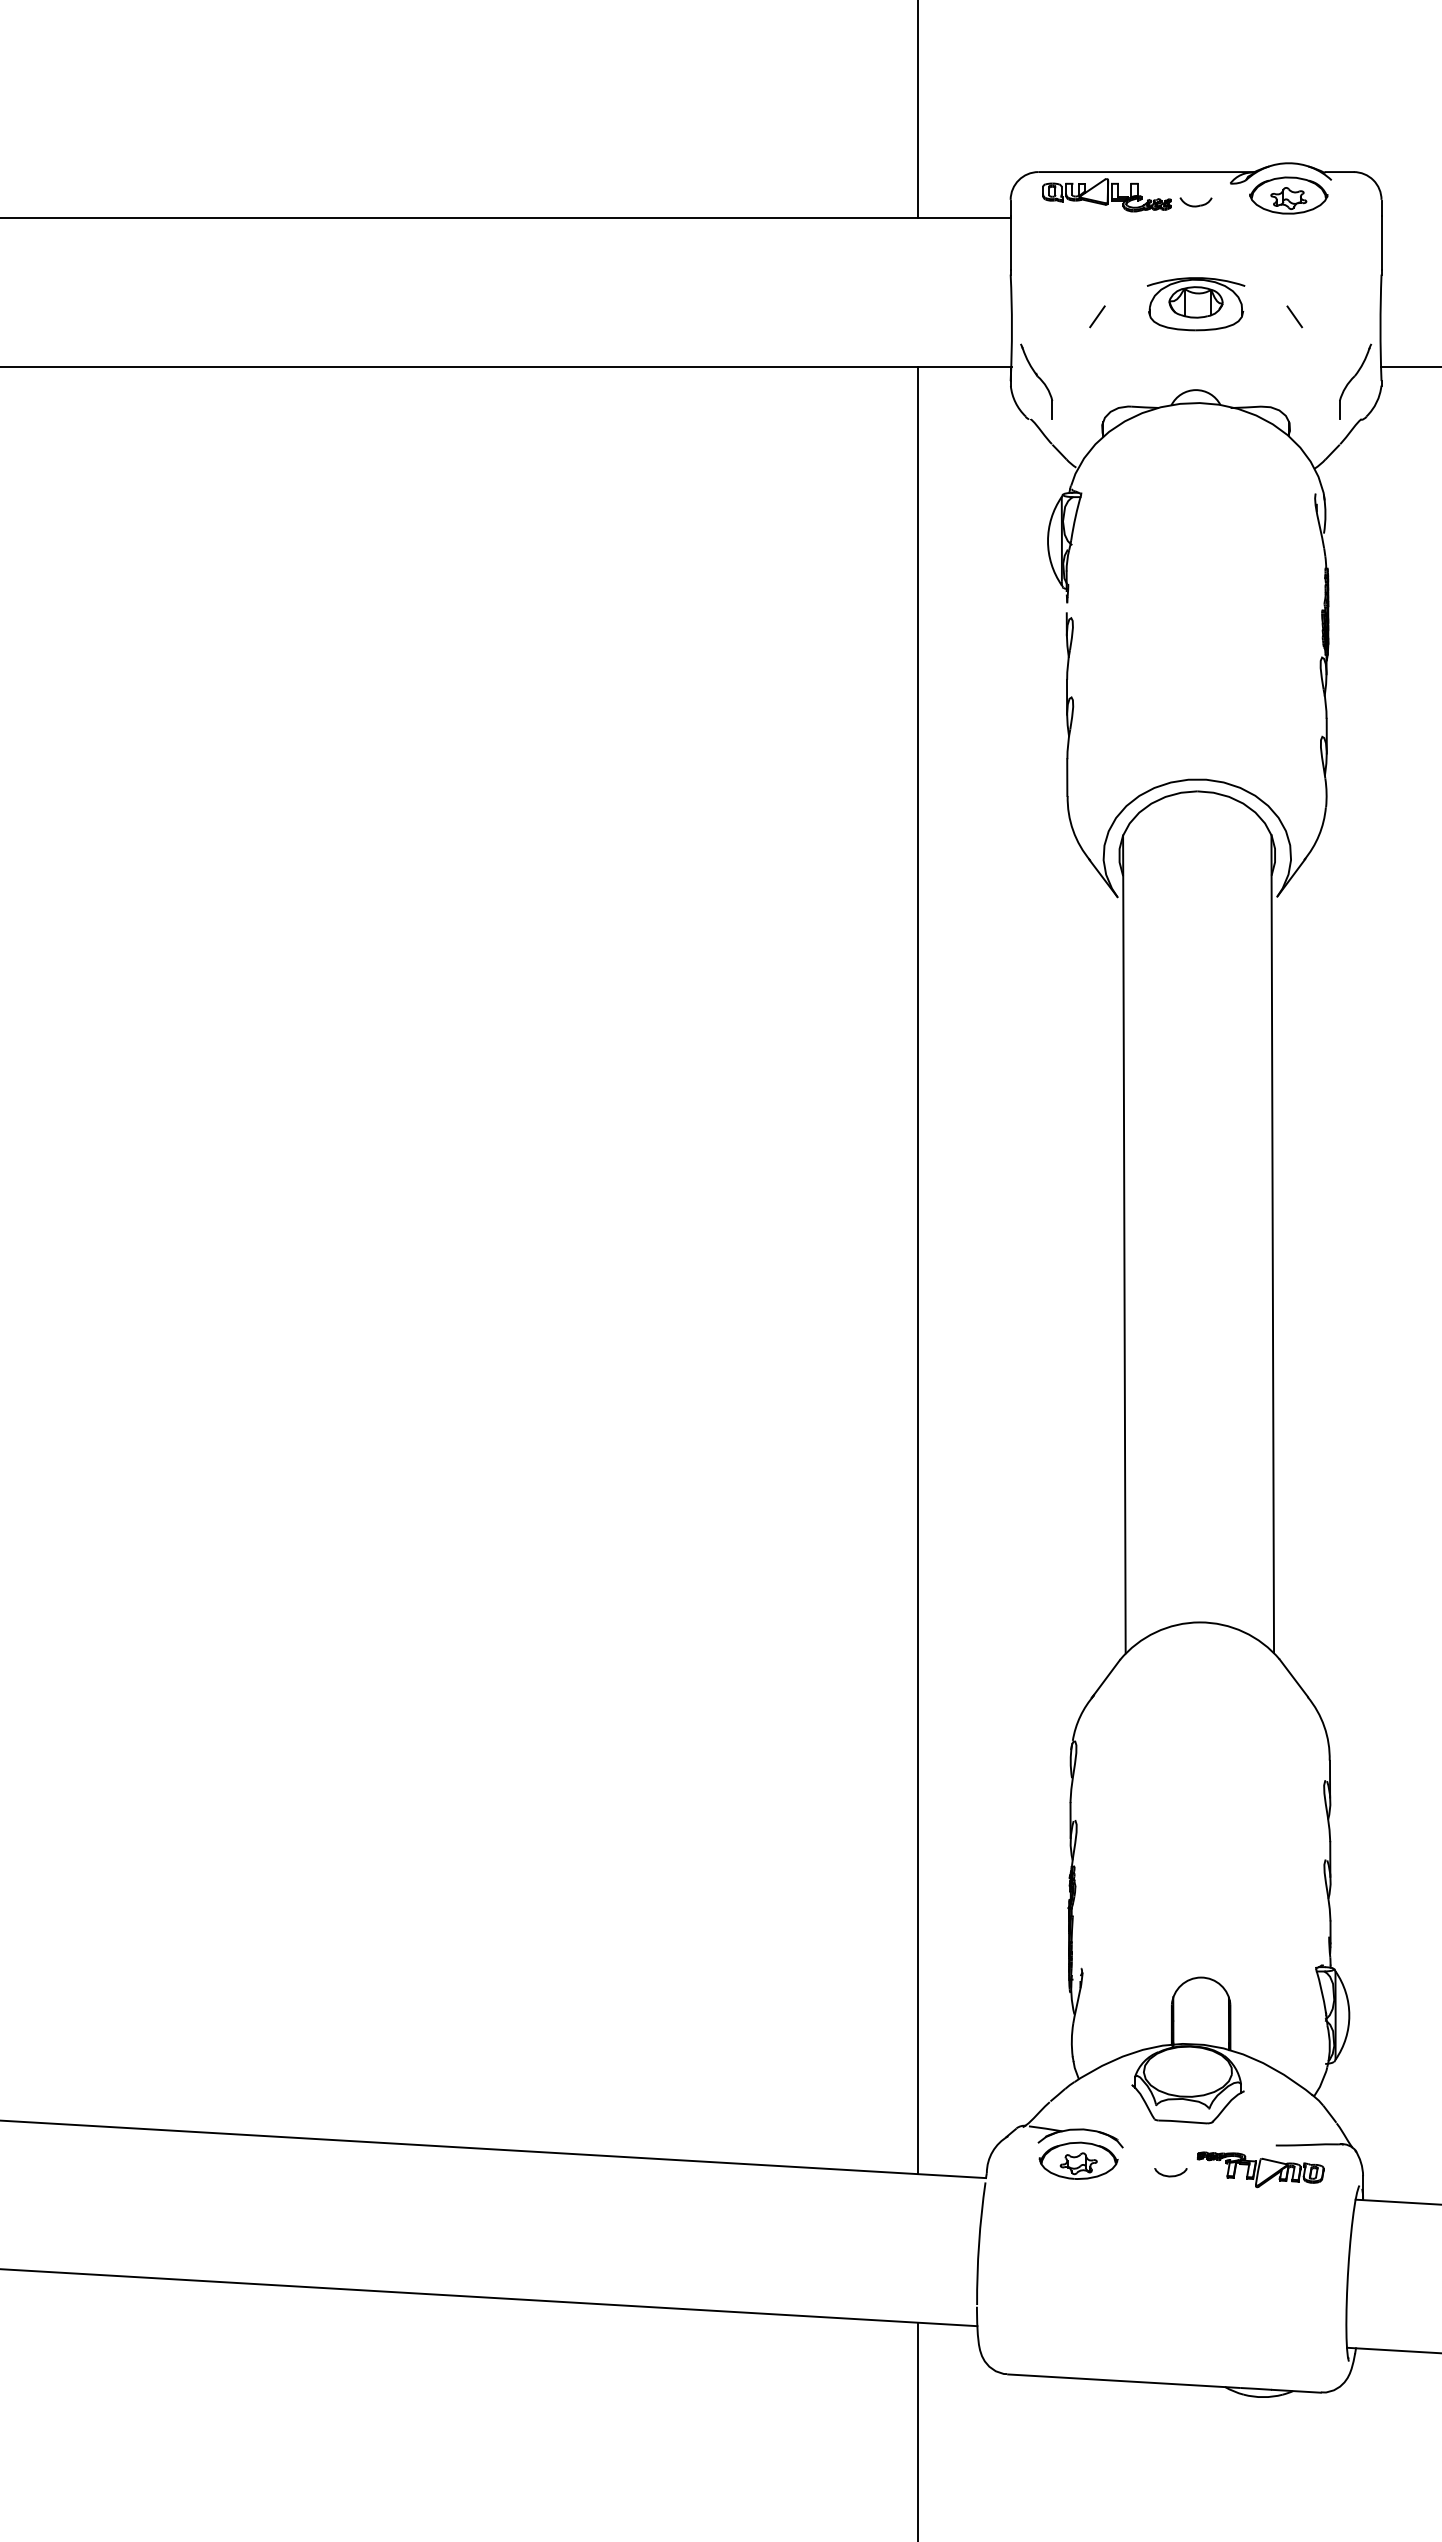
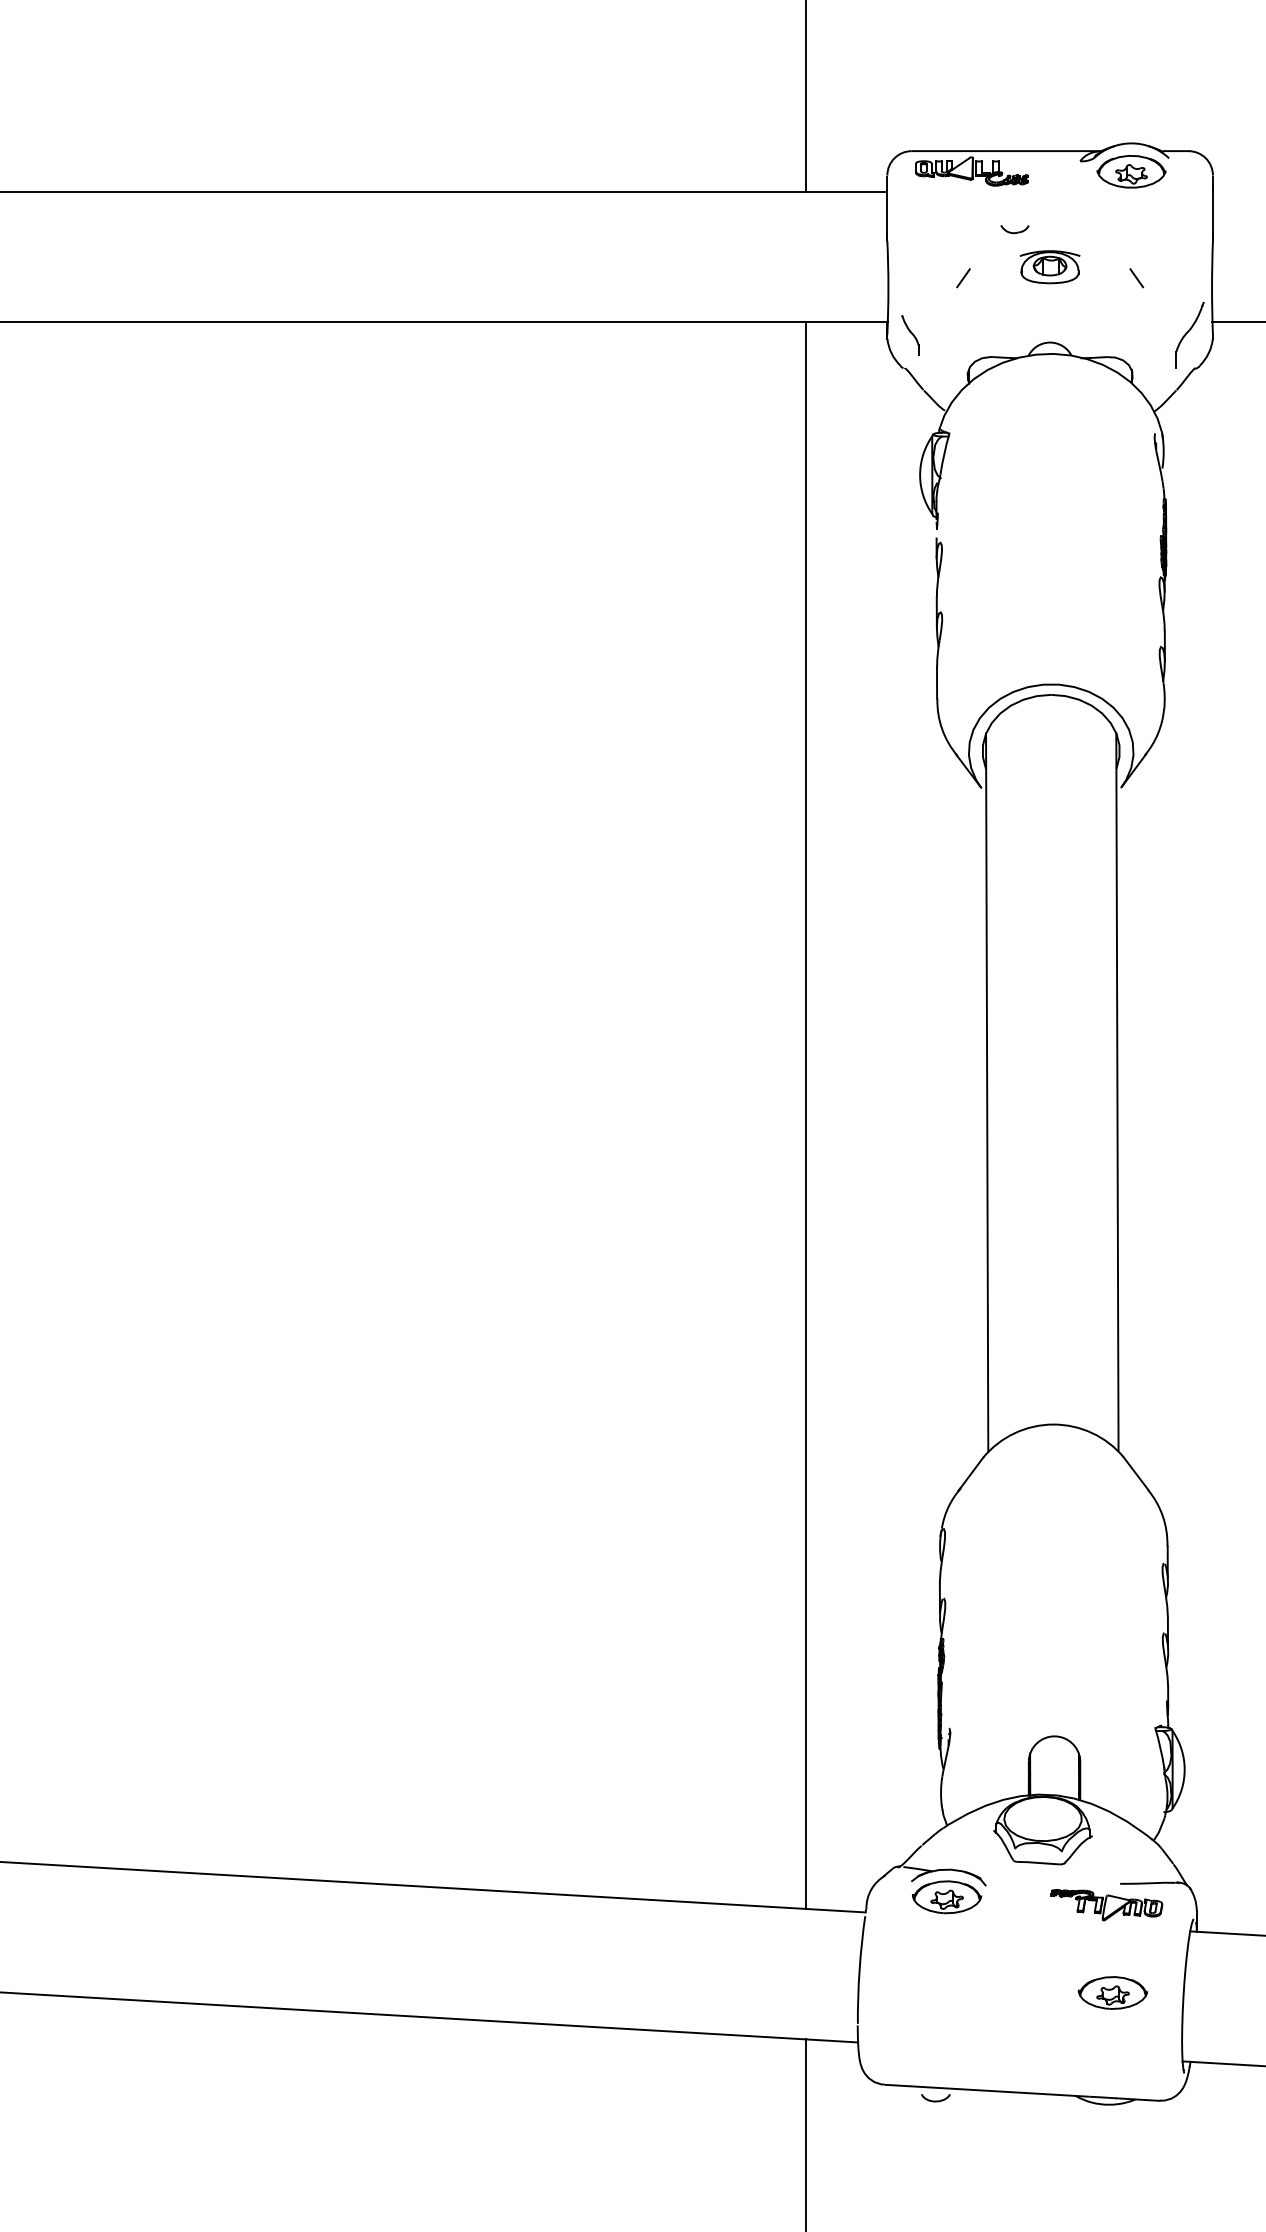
part: (1195, 202) -> (1014, 229), moved
part: (1195, 304) -> (1049, 267), size x0.7
part: (1036, 381) -> (910, 335), size x0.6
curve: (1170, 2175) -> (935, 2100), moved
part: (1267, 2269) -> (1112, 1992), added

